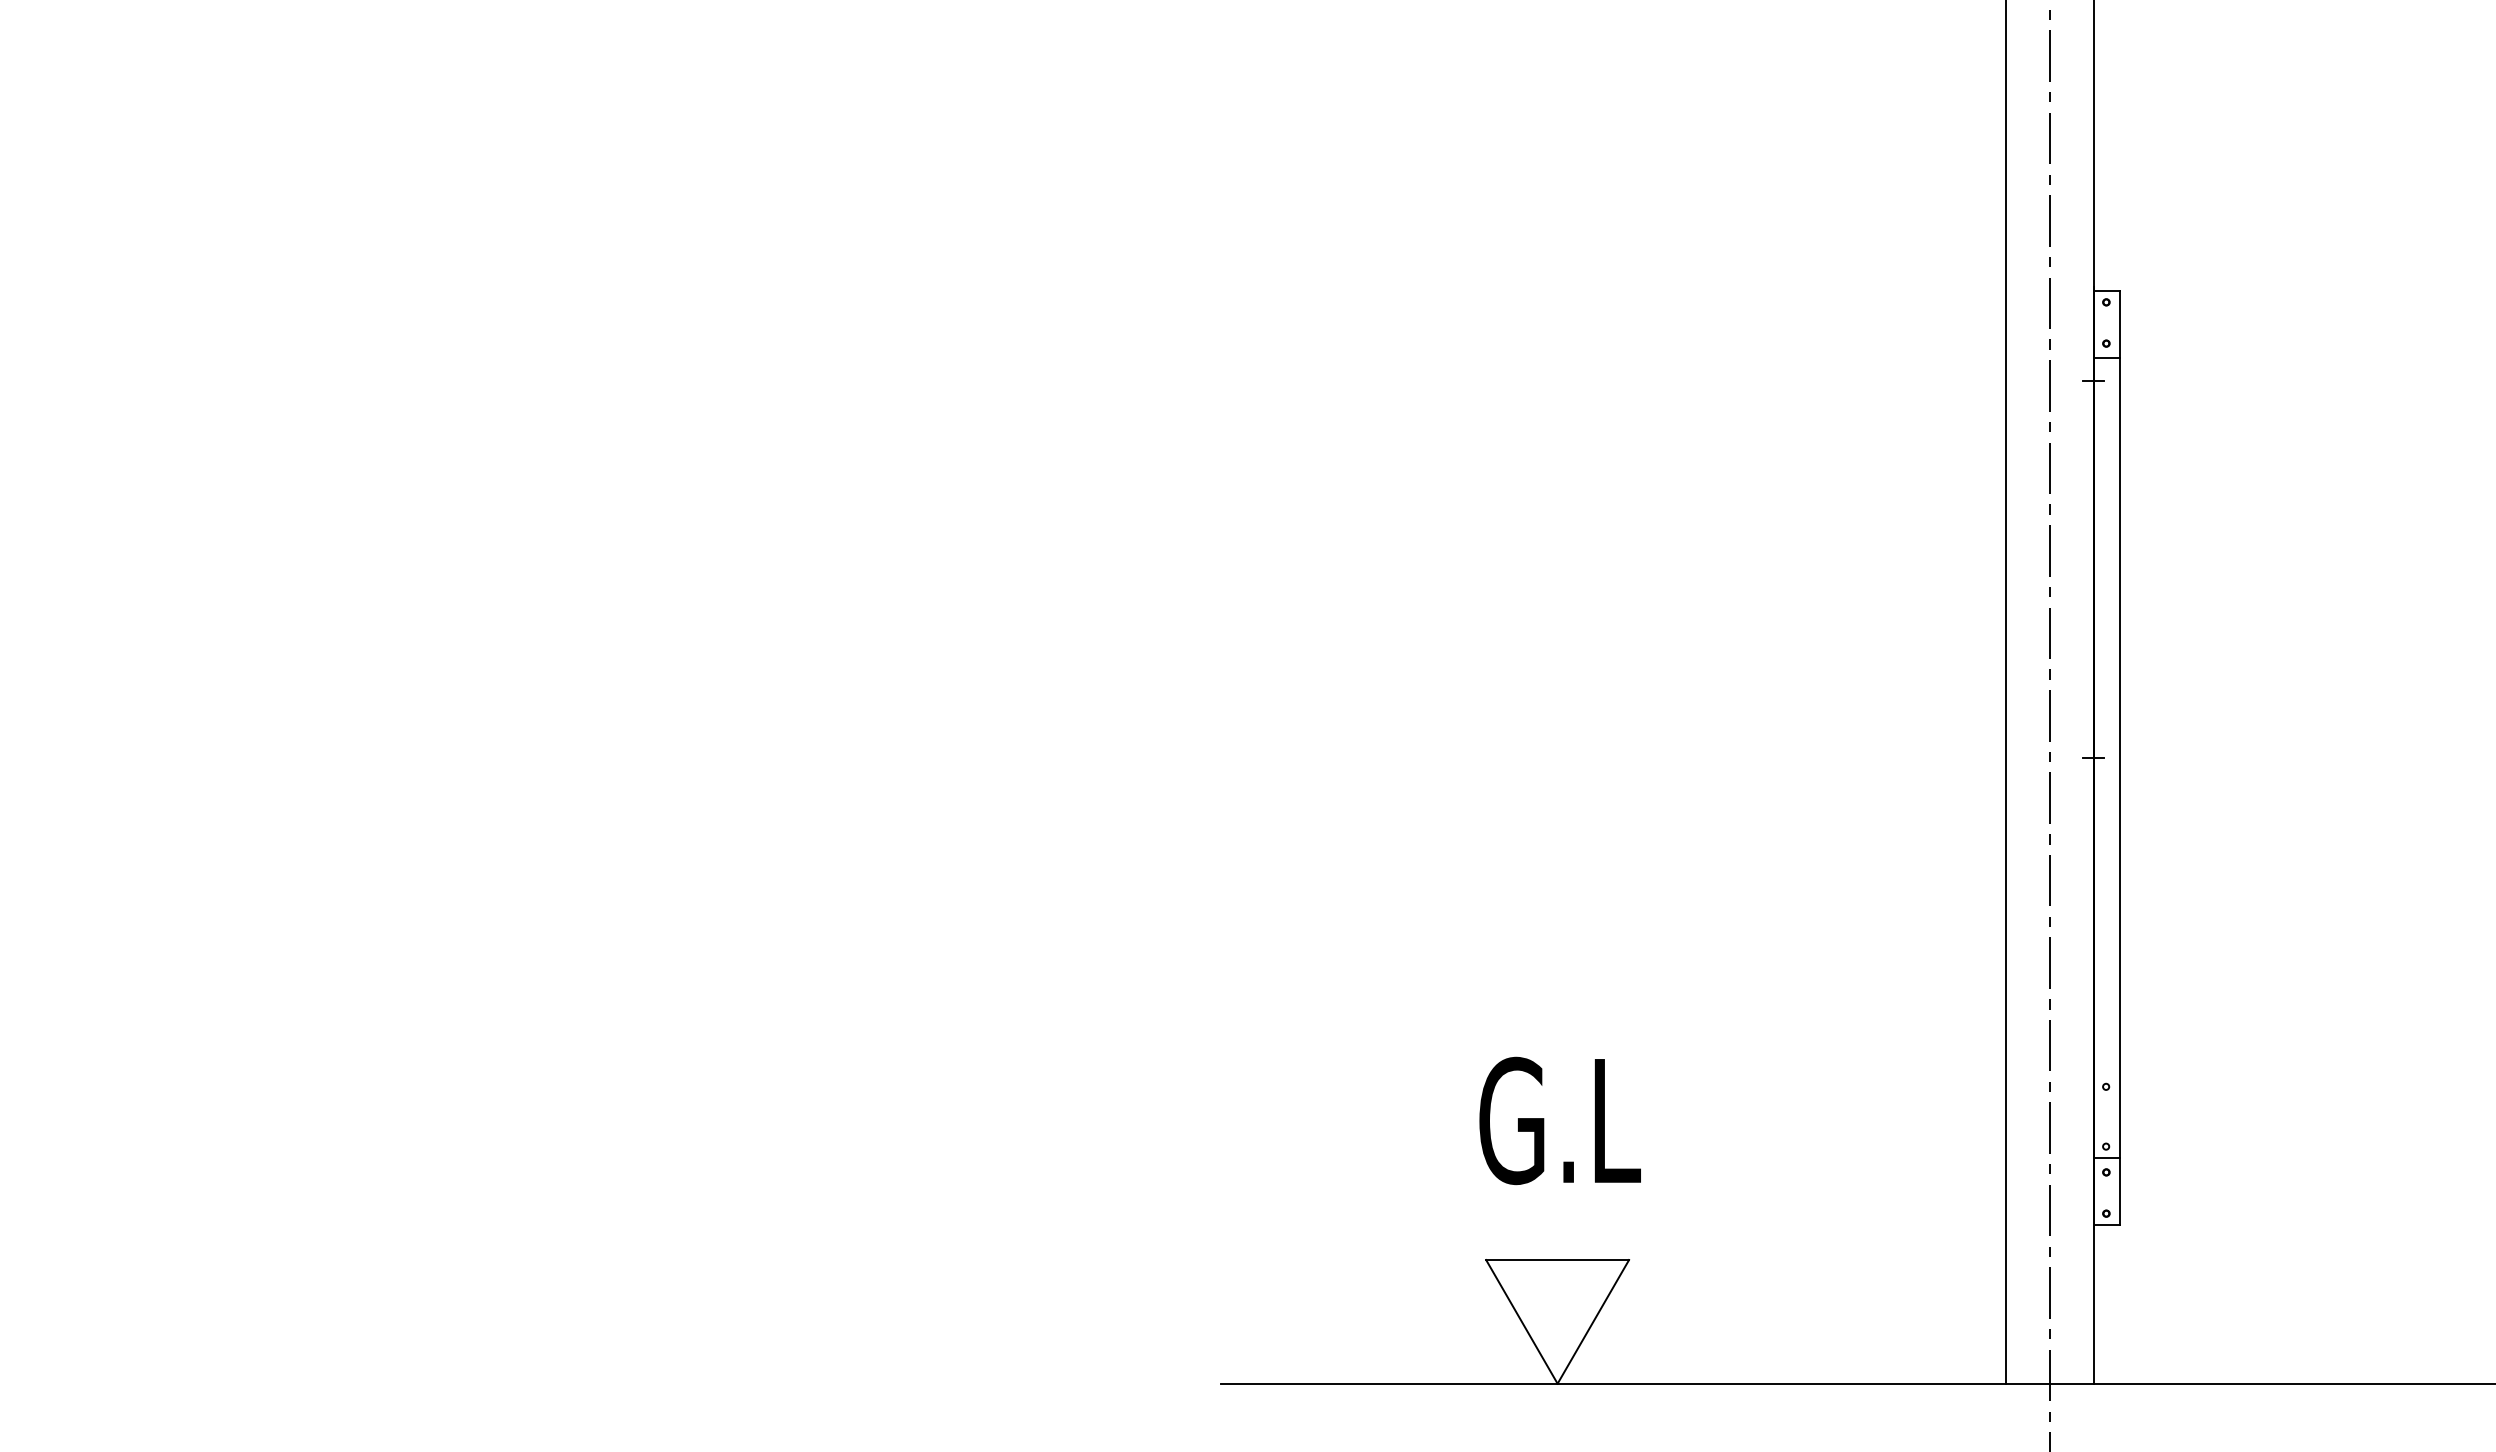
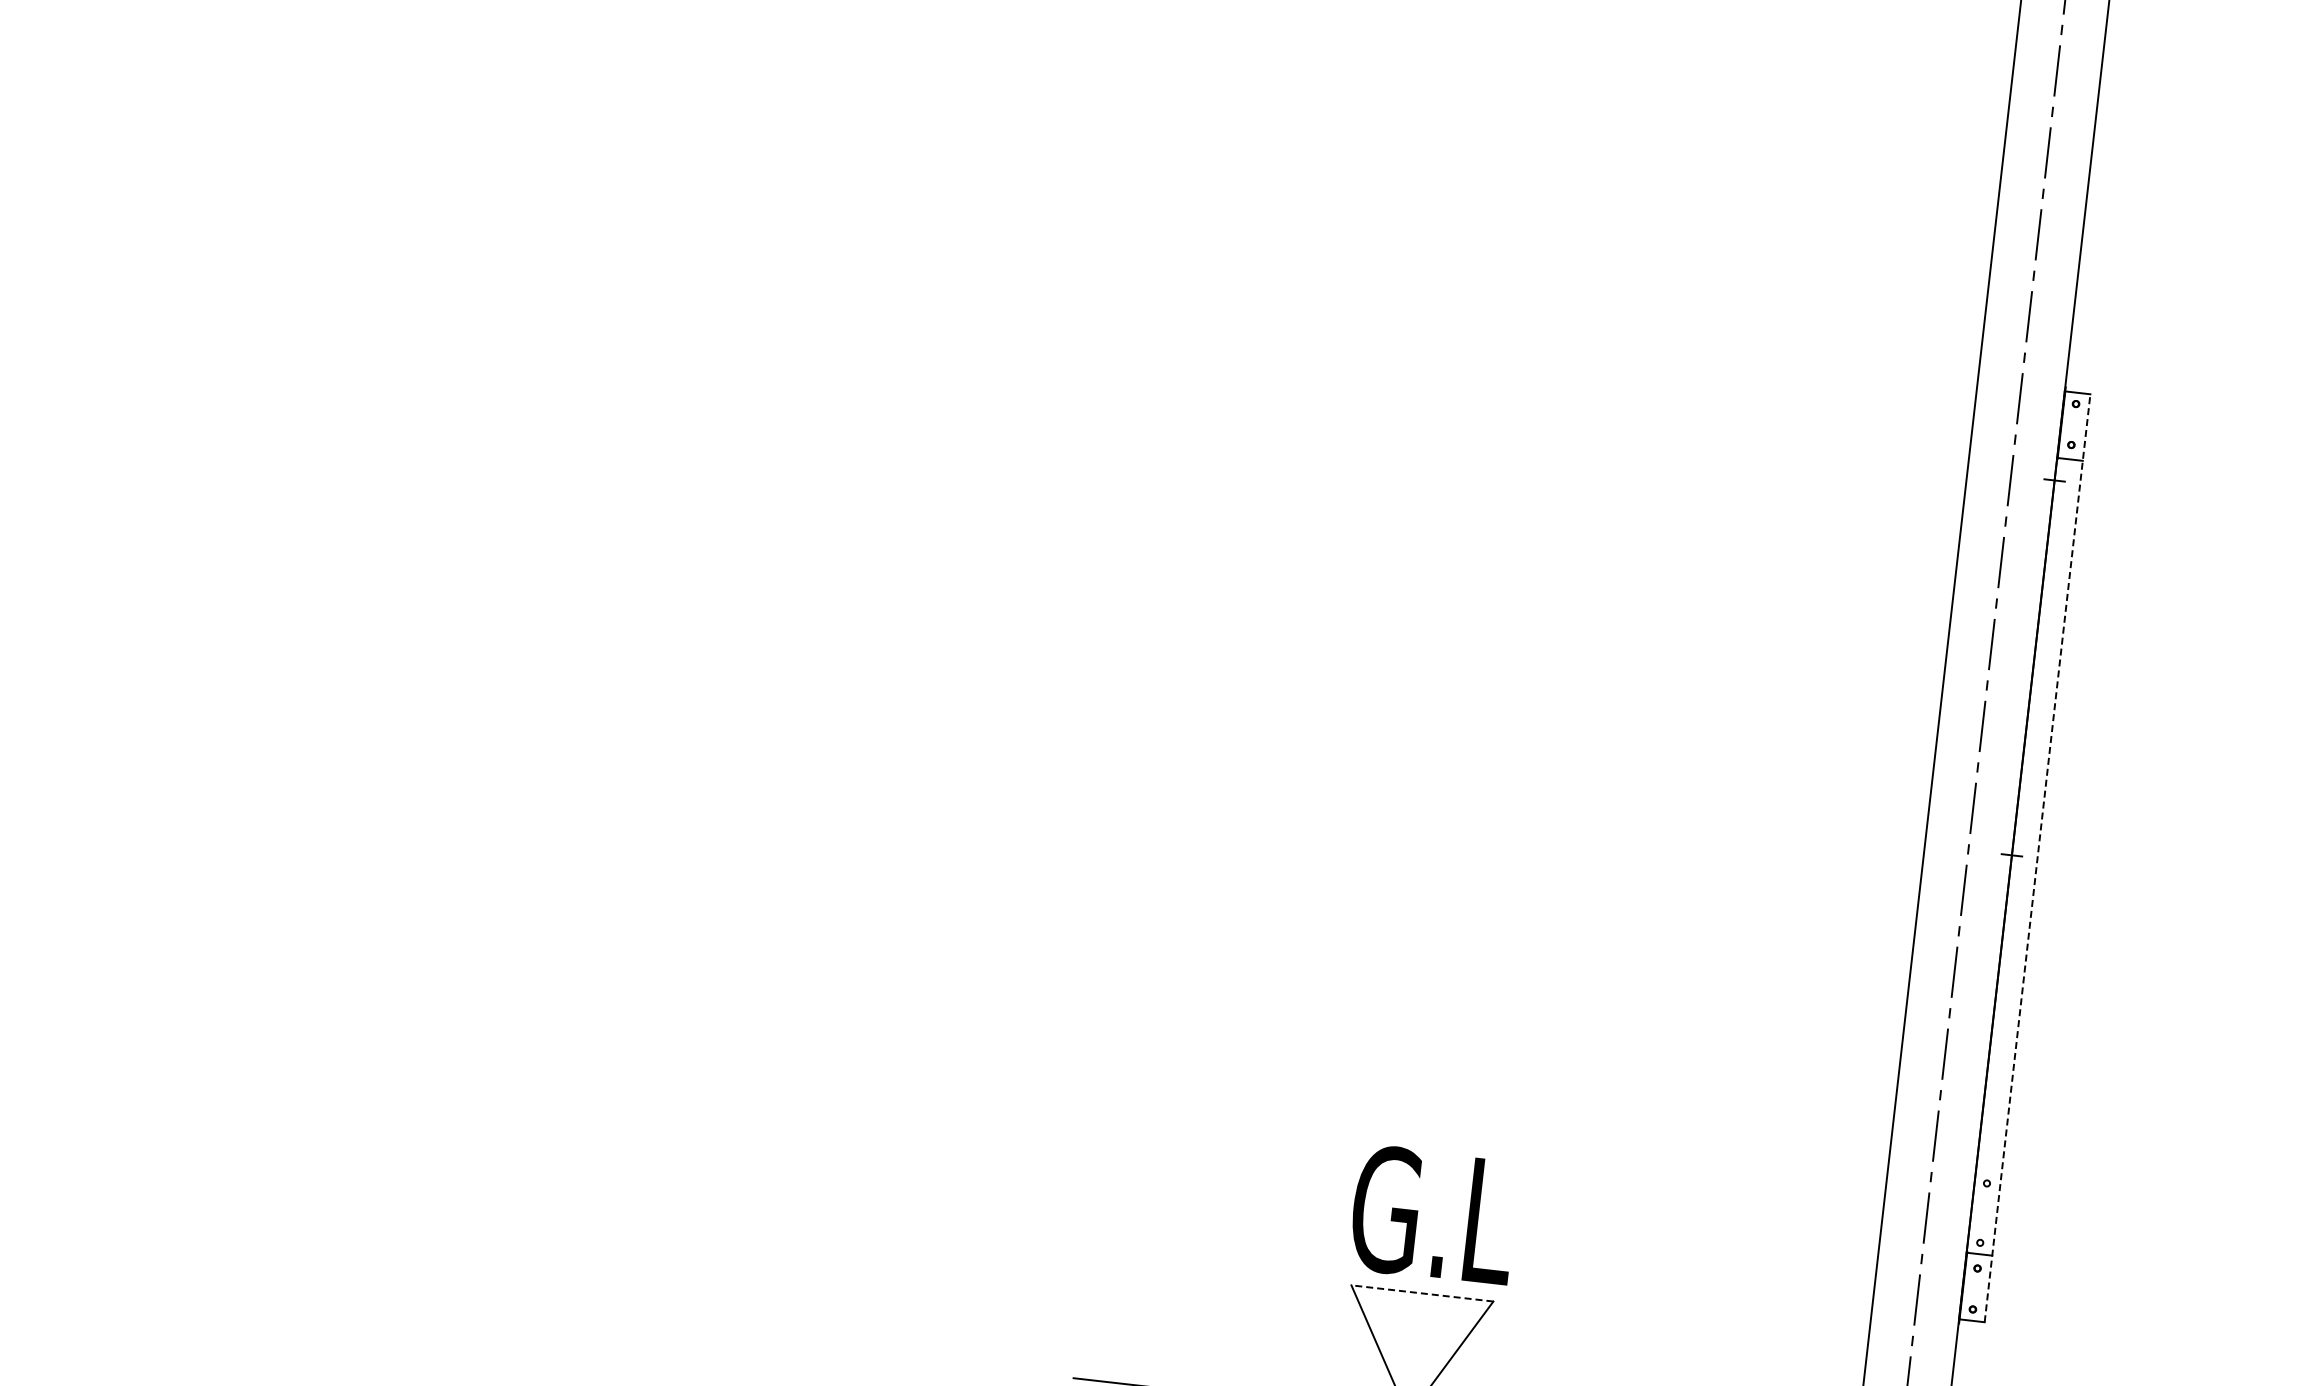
line: (2119, 758) -> (2037, 858), solid -> dashed
text: (1559, 1120) -> (1433, 1214), moved
line: (1557, 1260) -> (1422, 1293), solid -> dashed

